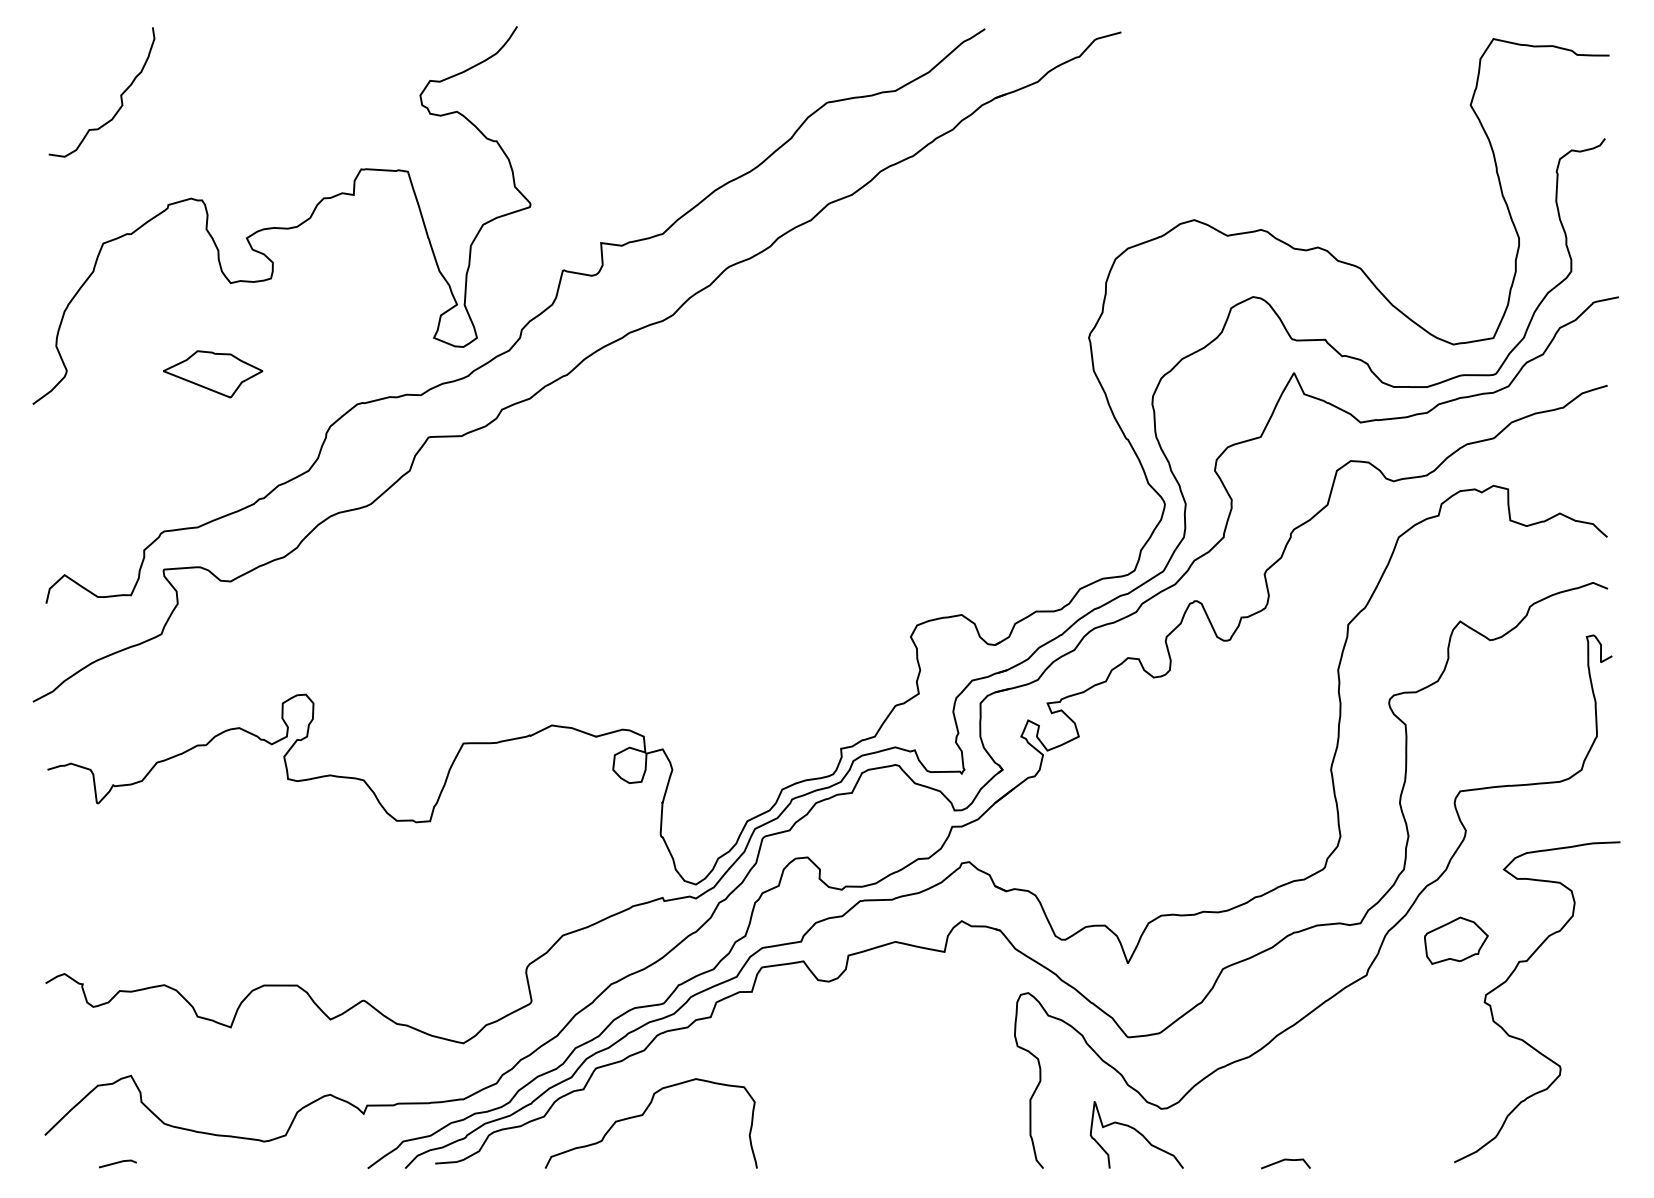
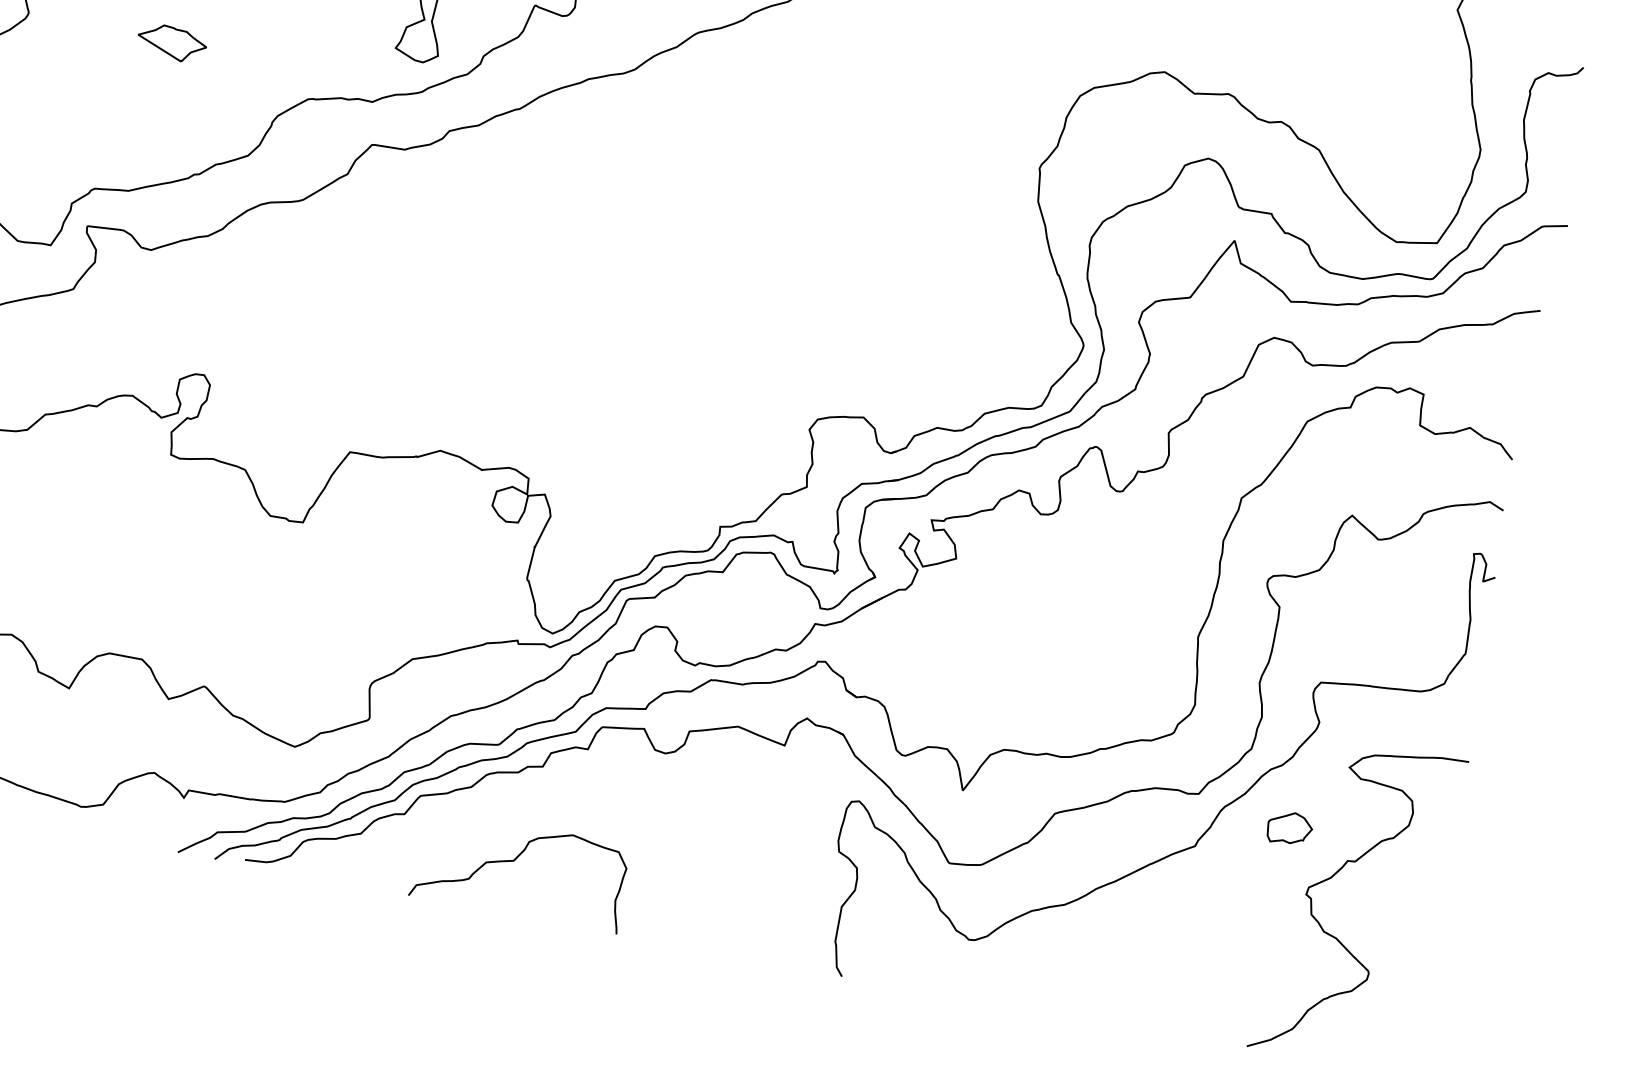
part: (213, 374) -> (172, 43), size x0.7
part: (1456, 940) -> (1289, 828), size x0.7
curve: (643, 1115) -> (514, 861), moved
curve: (1137, 1132) -> (941, 958), removed
line: (1283, 1161) -> (1079, 1013), removed

